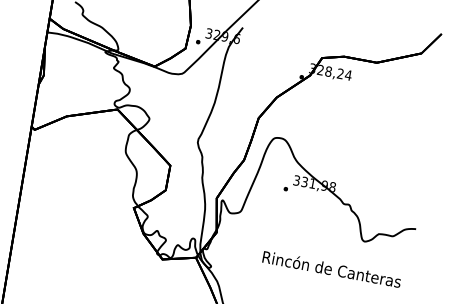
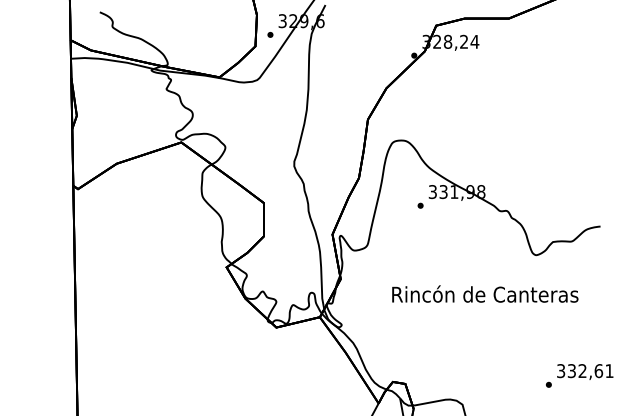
text: (332, 268) -> (485, 293), moved

